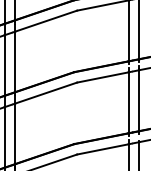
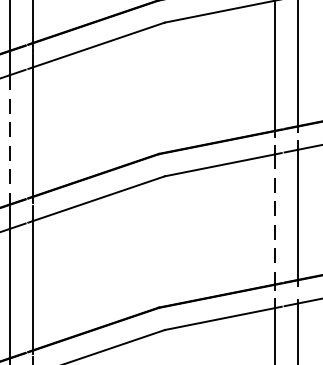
line: (4, 66) -> (9, 141), solid -> dashed
line: (128, 103) -> (274, 220), solid -> dashed

